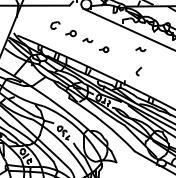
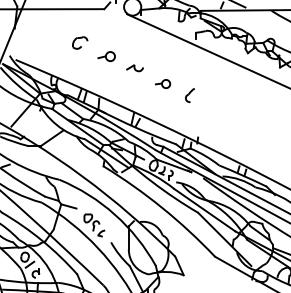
part: (140, 49) -> (224, 83), removed
part: (138, 71) -> (188, 95), moved

